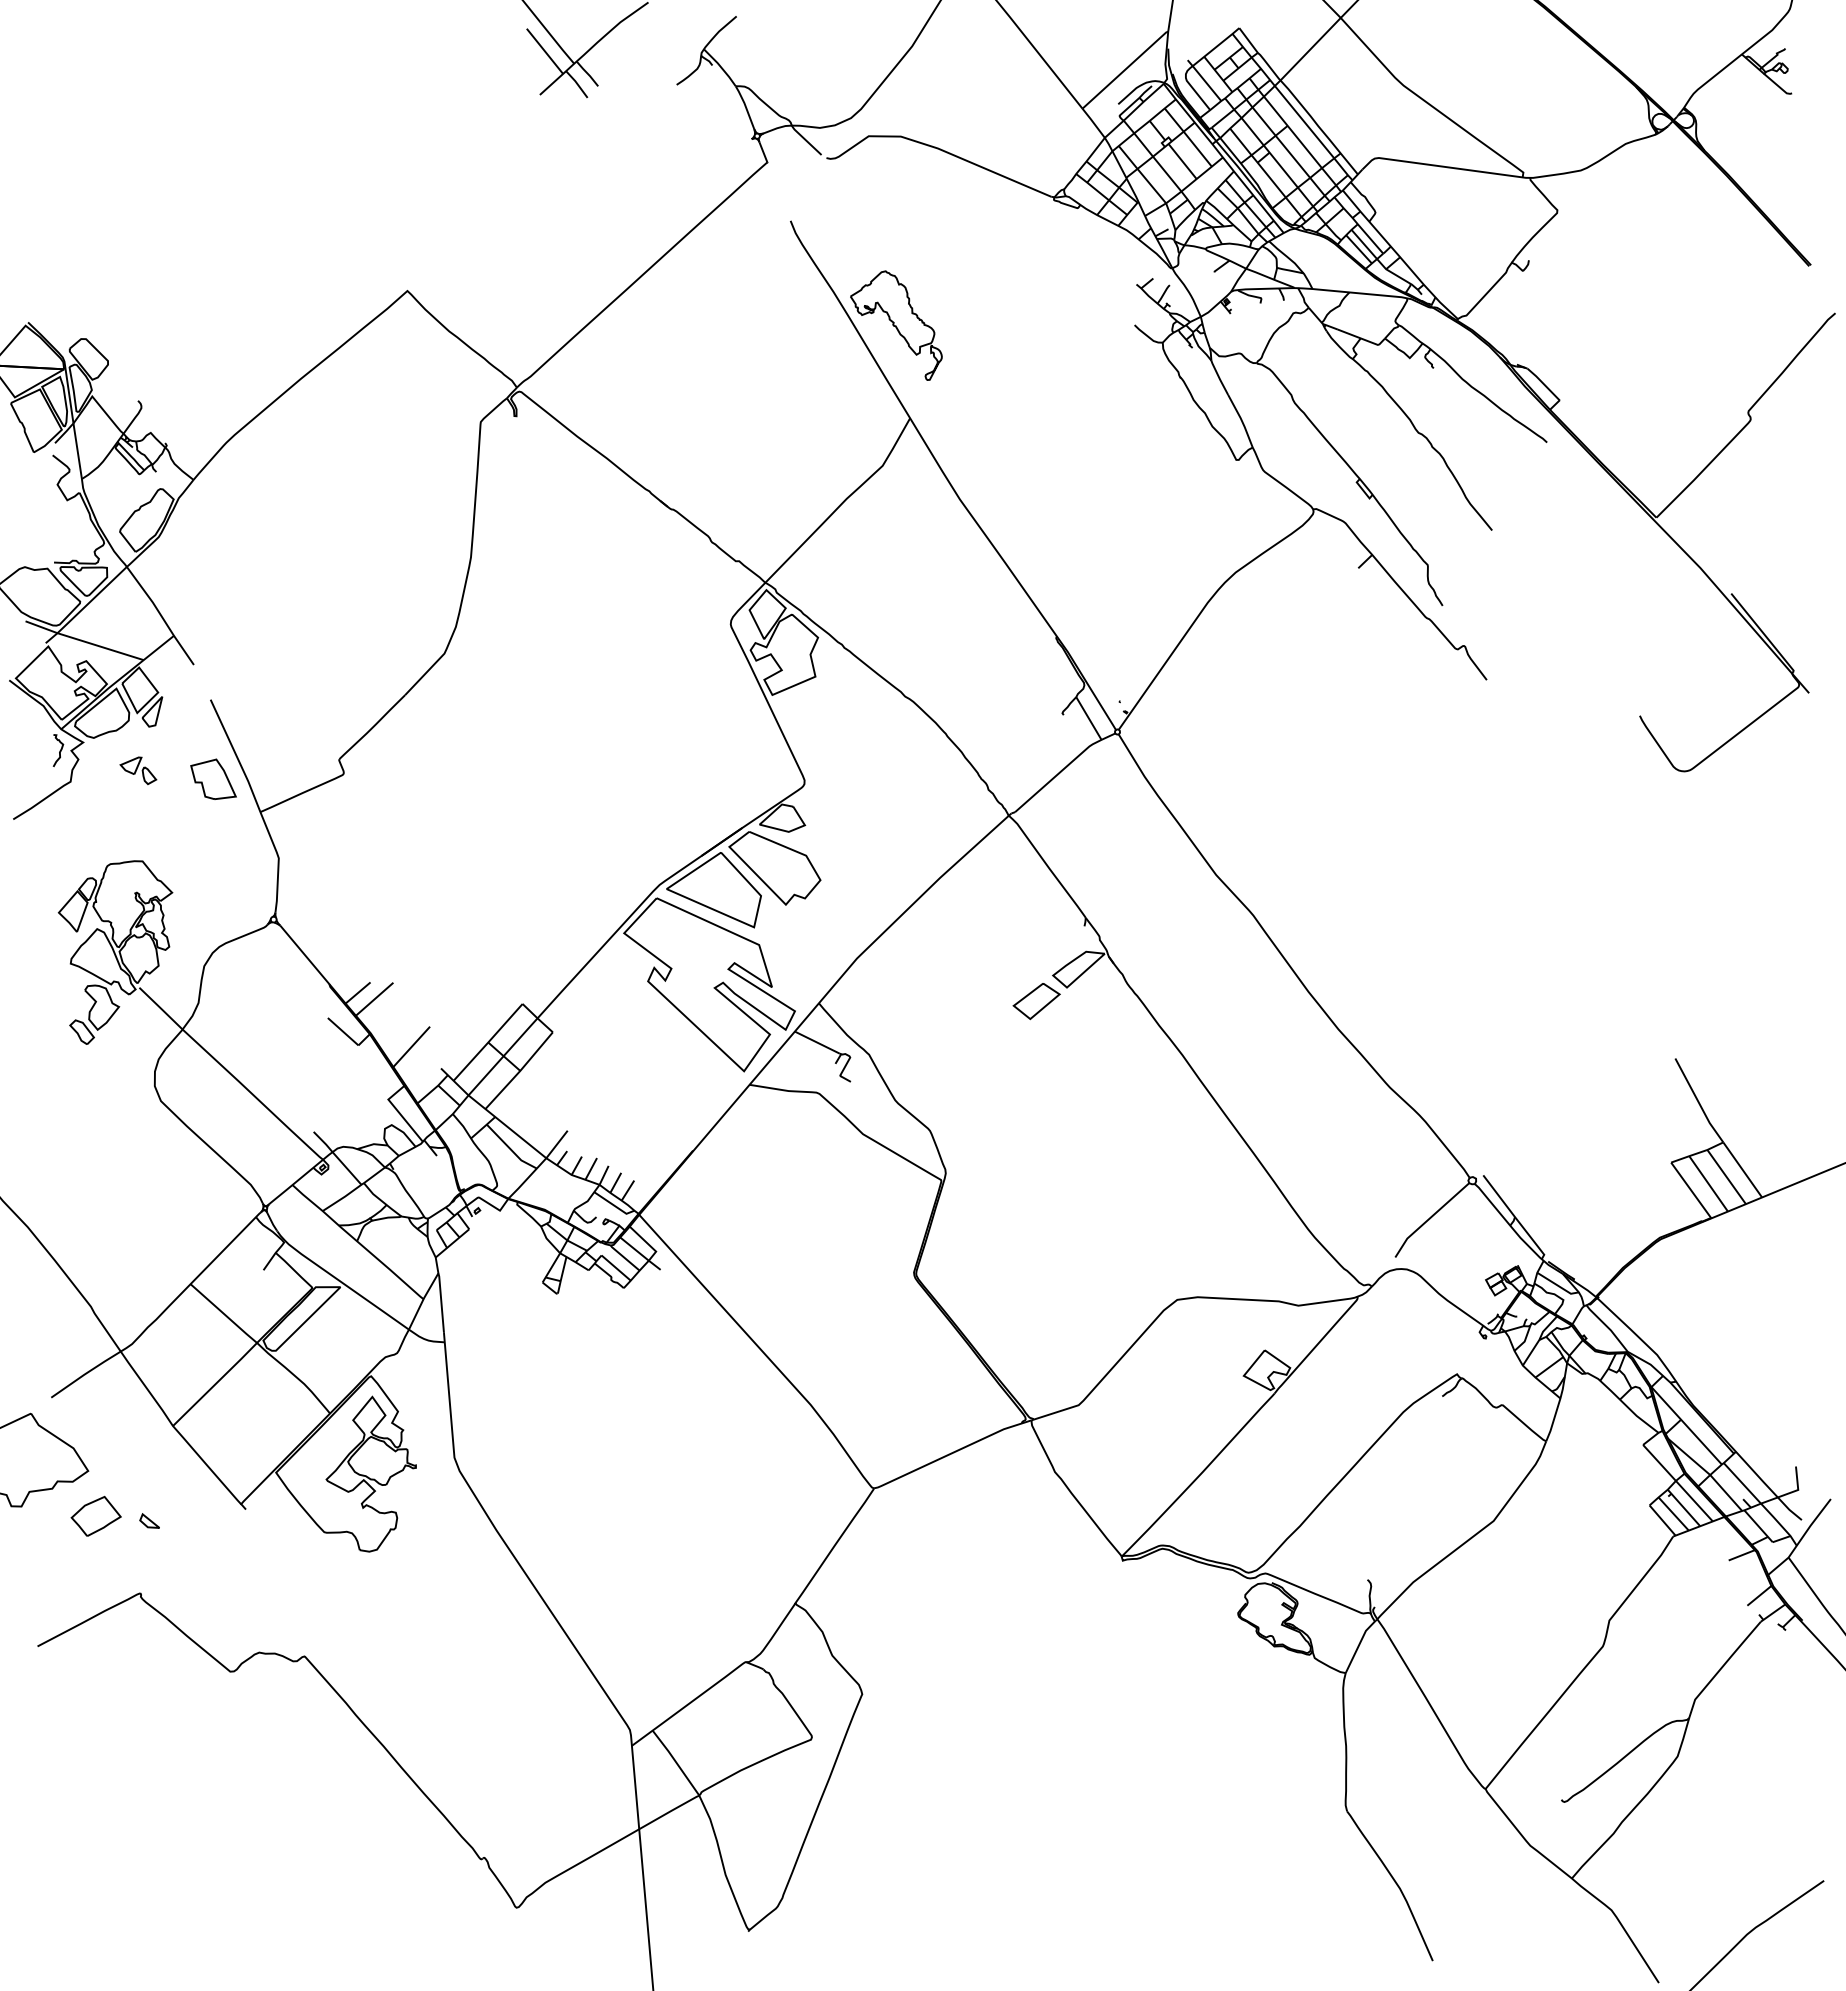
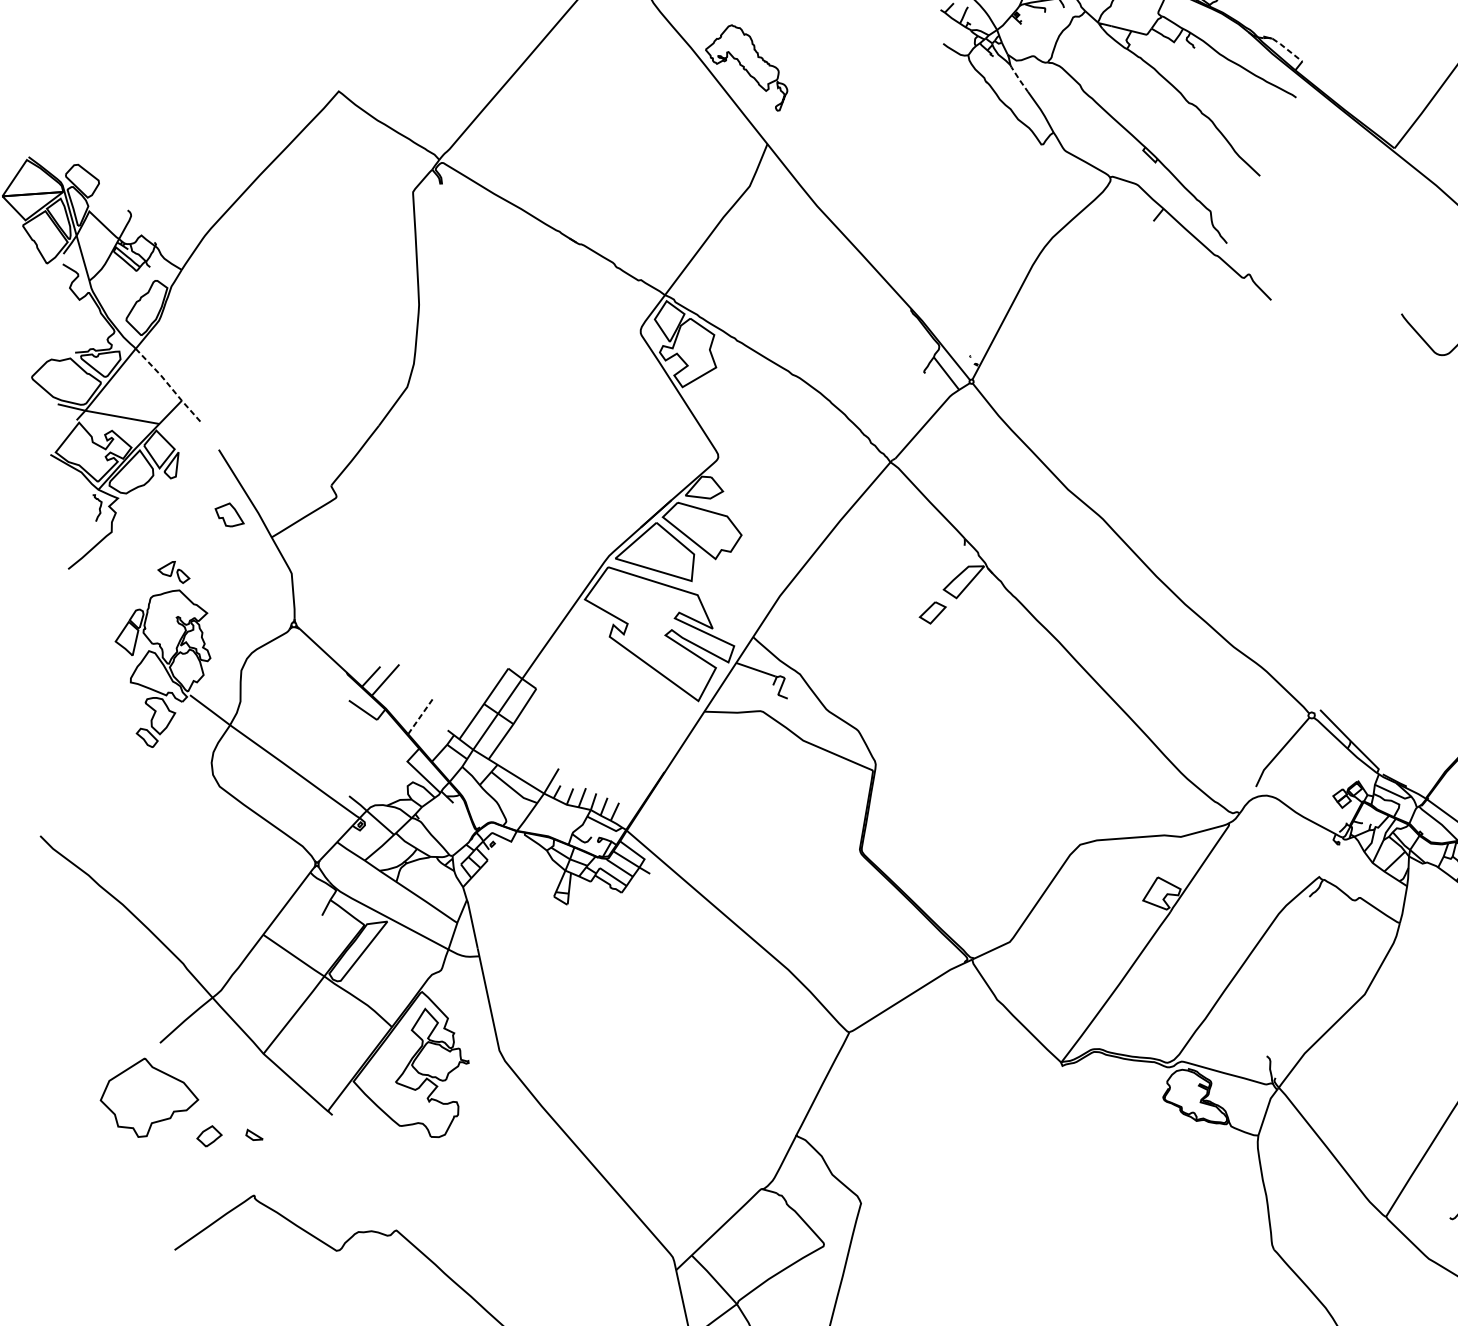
line: (1219, 378) -> (1018, 78), solid -> dashed
line: (1543, 384) -> (1287, 50), solid -> dashed
line: (161, 615) -> (169, 385), solid -> dashed
part: (138, 770) -> (173, 572), moved
part: (213, 778) -> (229, 514), size x0.7
part: (1036, 1001) -> (932, 612), size x0.7
line: (412, 1046) -> (421, 715), solid -> dashed
part: (95, 1515) -> (208, 1135), size x0.6

